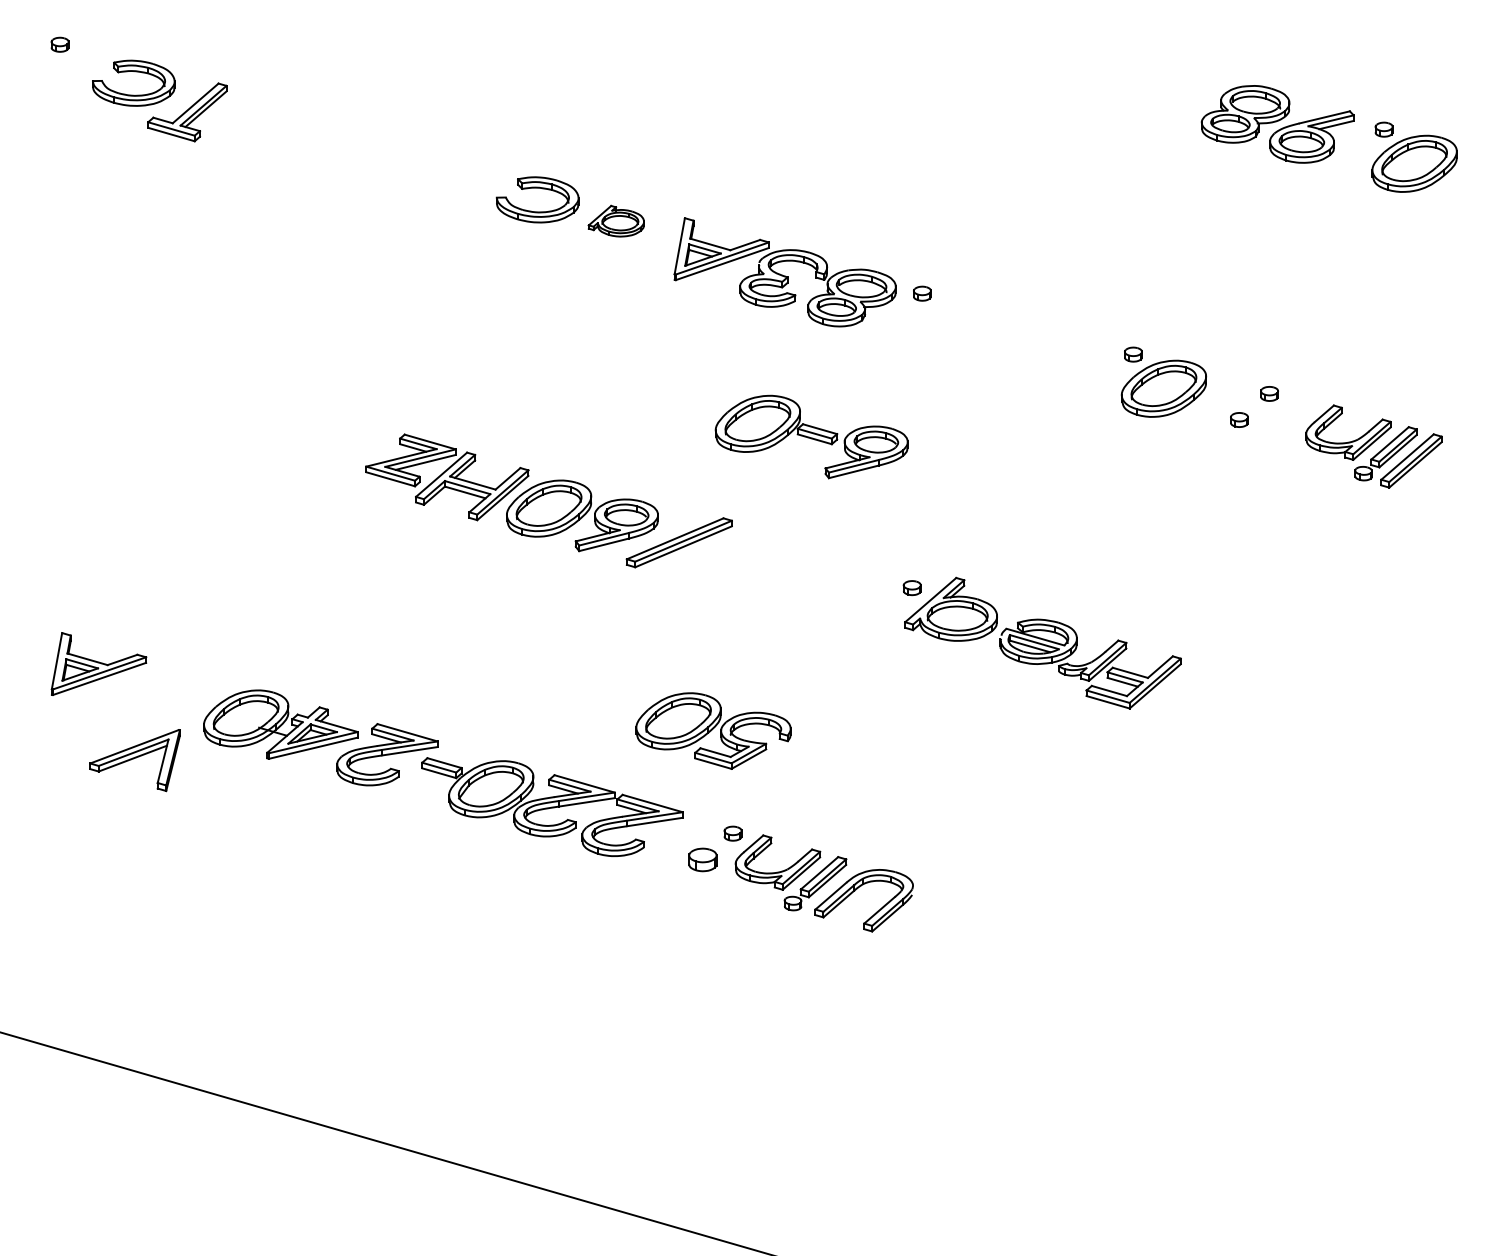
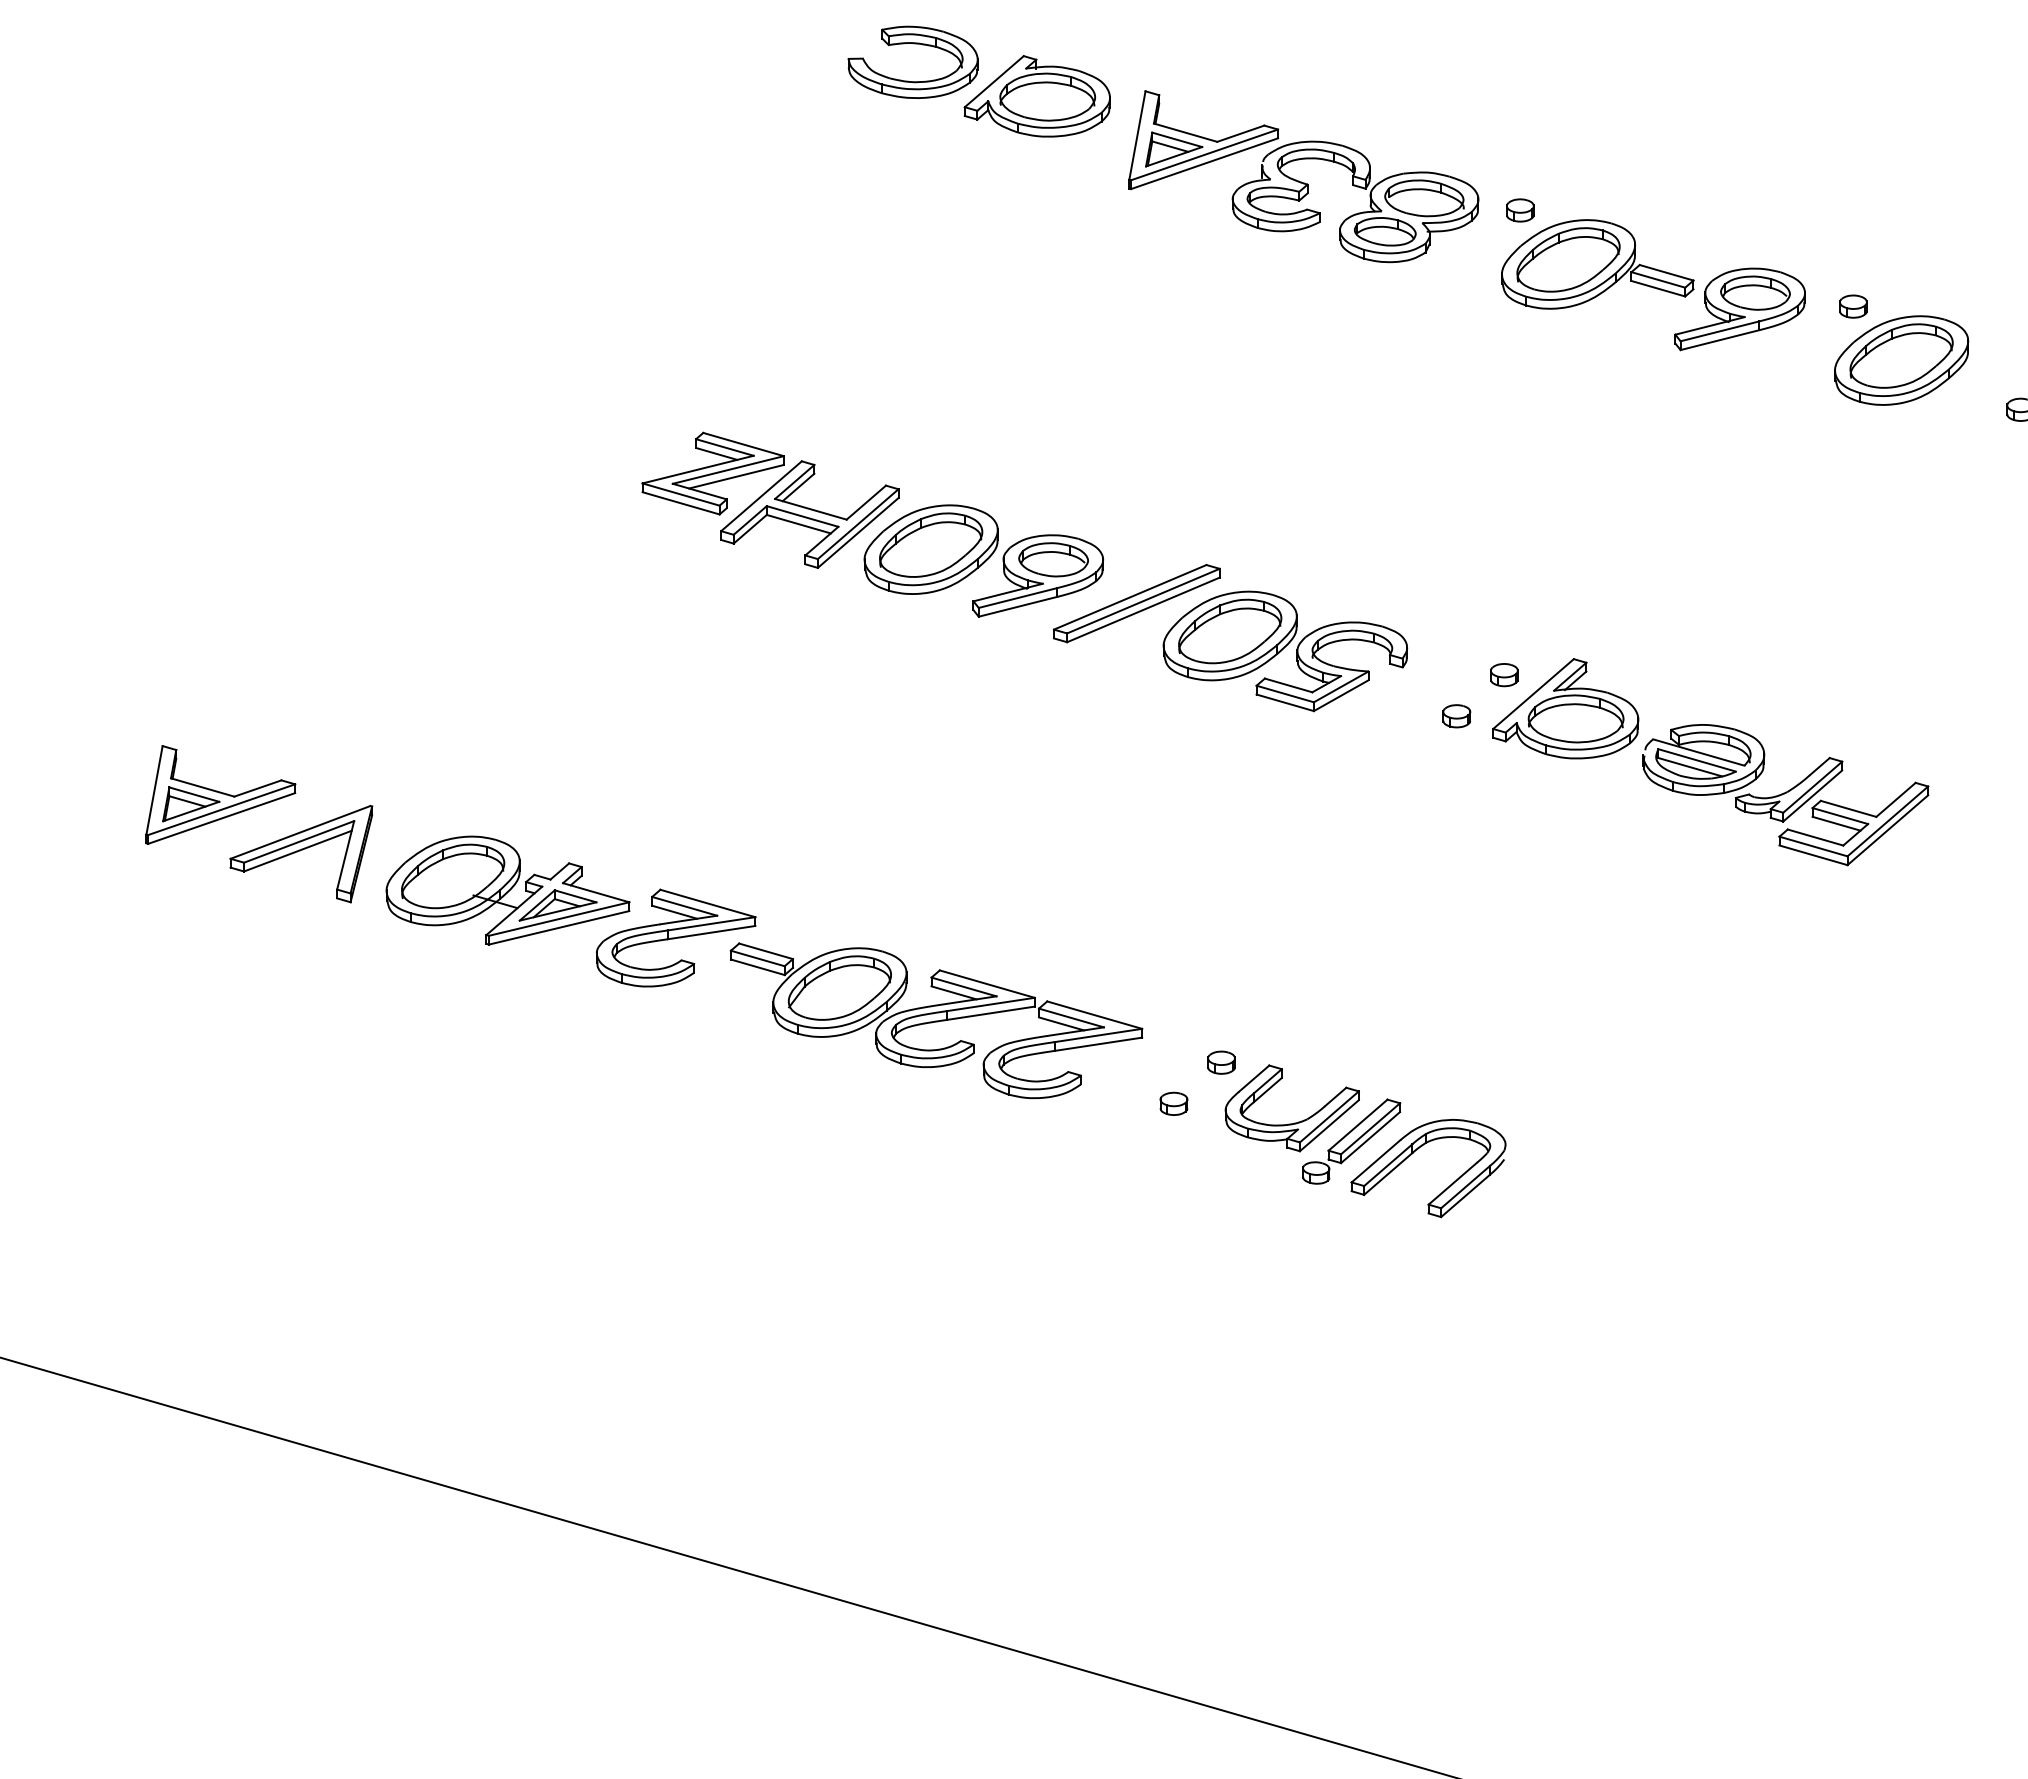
part: (616, 220) -> (1037, 94), size x1.67
part: (811, 436) -> (1653, 284), moved
part: (881, 614) -> (1455, 716), added
part: (713, 730) -> (1285, 650), moved
part: (134, 760) -> (300, 854), moved
part: (702, 859) -> (1173, 1103), size x0.62

